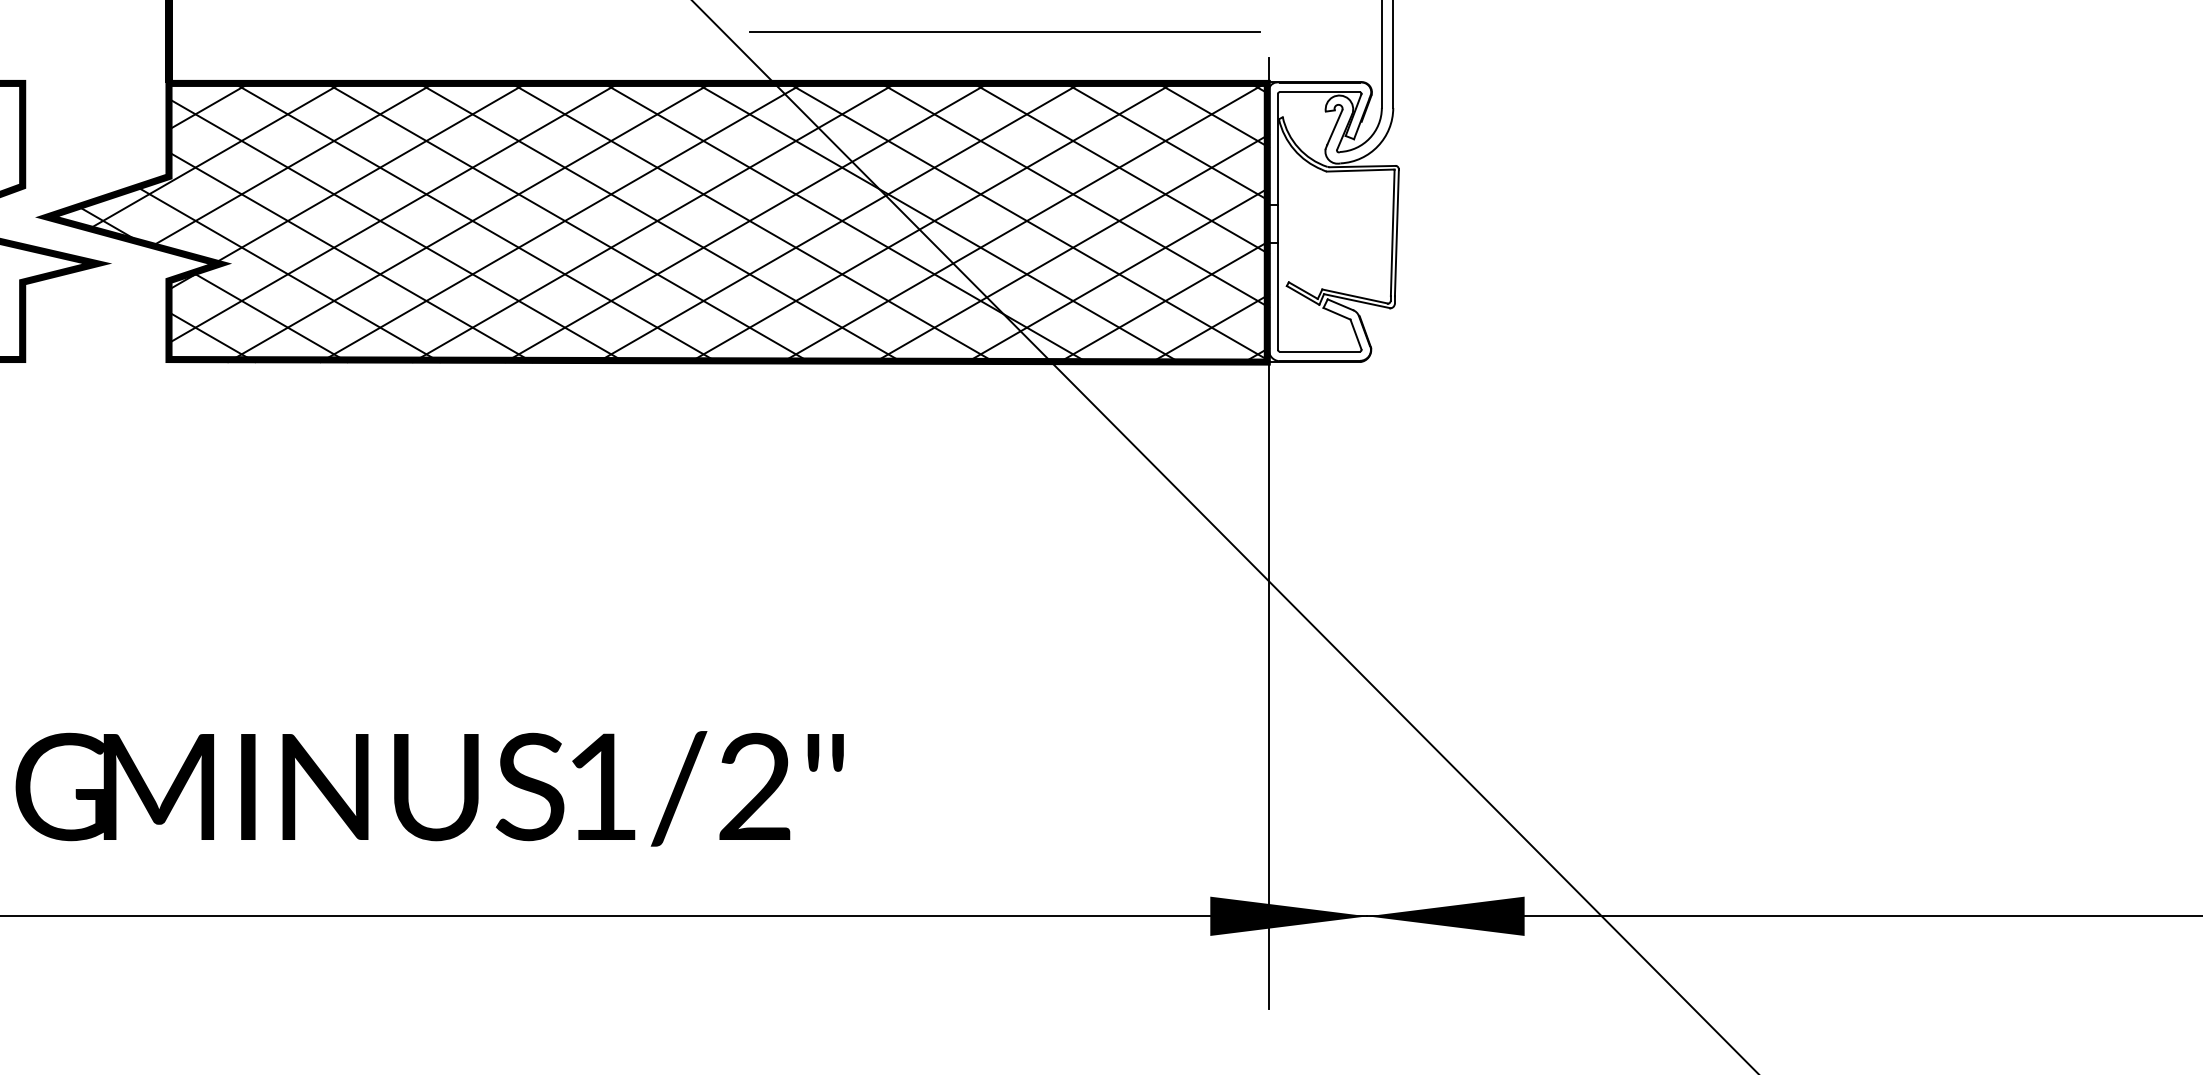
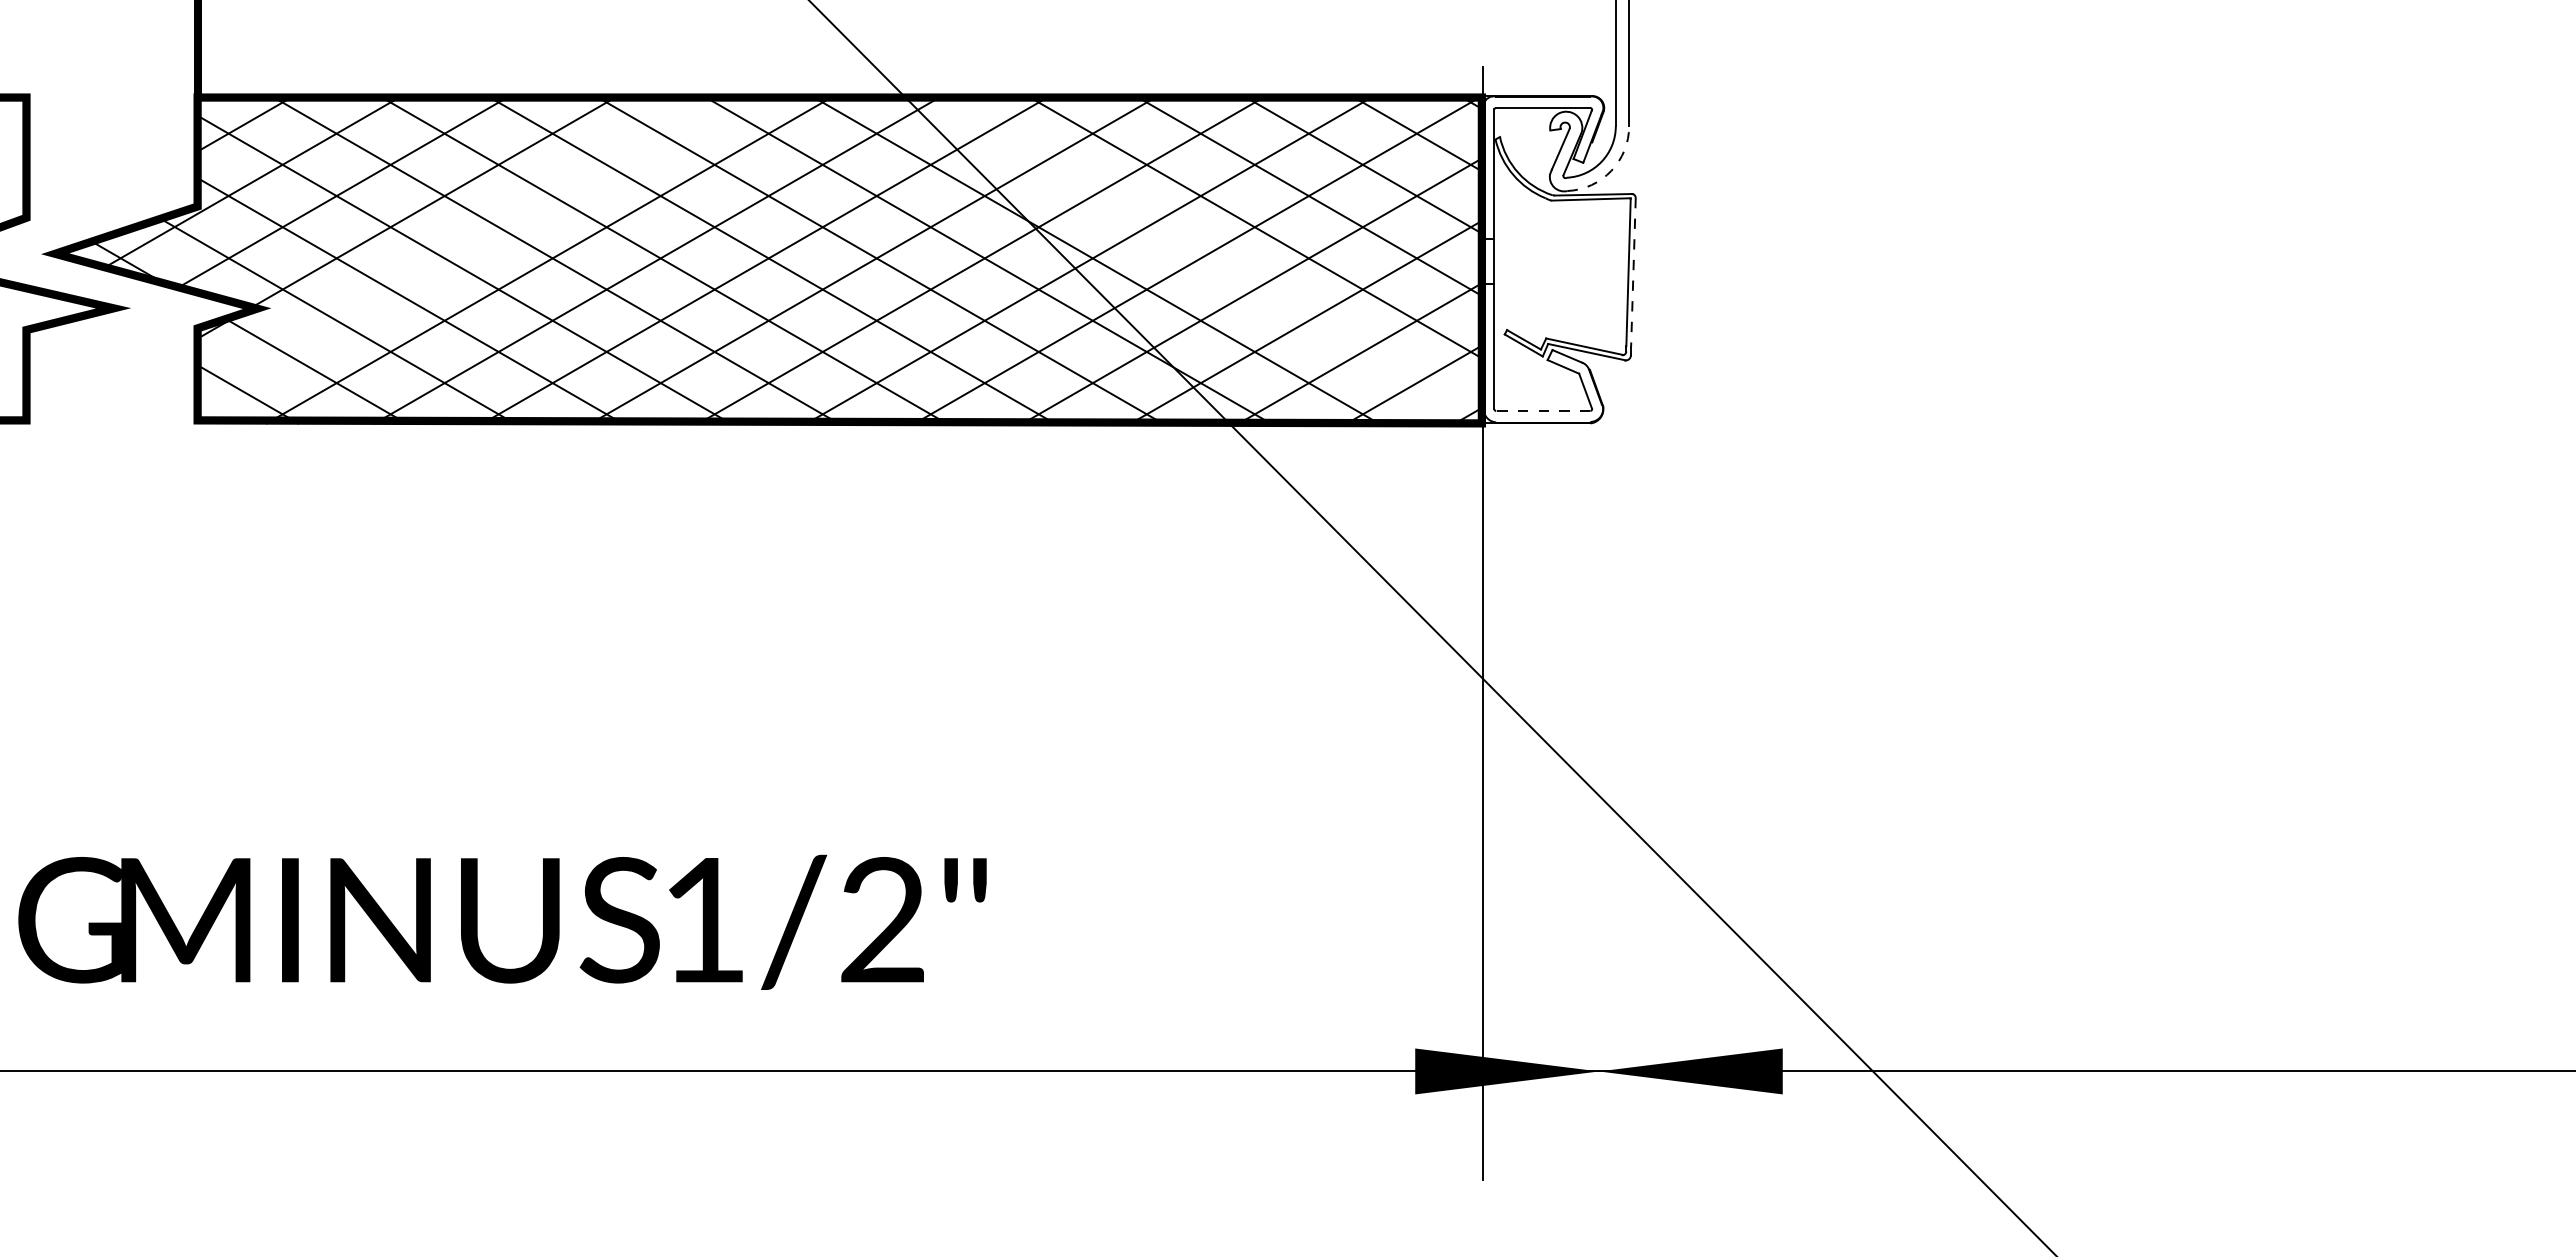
line: (1004, 32) -> (1174, 37), removed
arc: (1378, 145) -> (1611, 170), solid -> dashed
line: (393, 212) -> (460, 248), removed
line: (1027, 221) -> (1201, 258), removed
line: (1396, 233) -> (1633, 272), solid -> dashed
line: (1319, 351) -> (1542, 411), solid -> dashed

